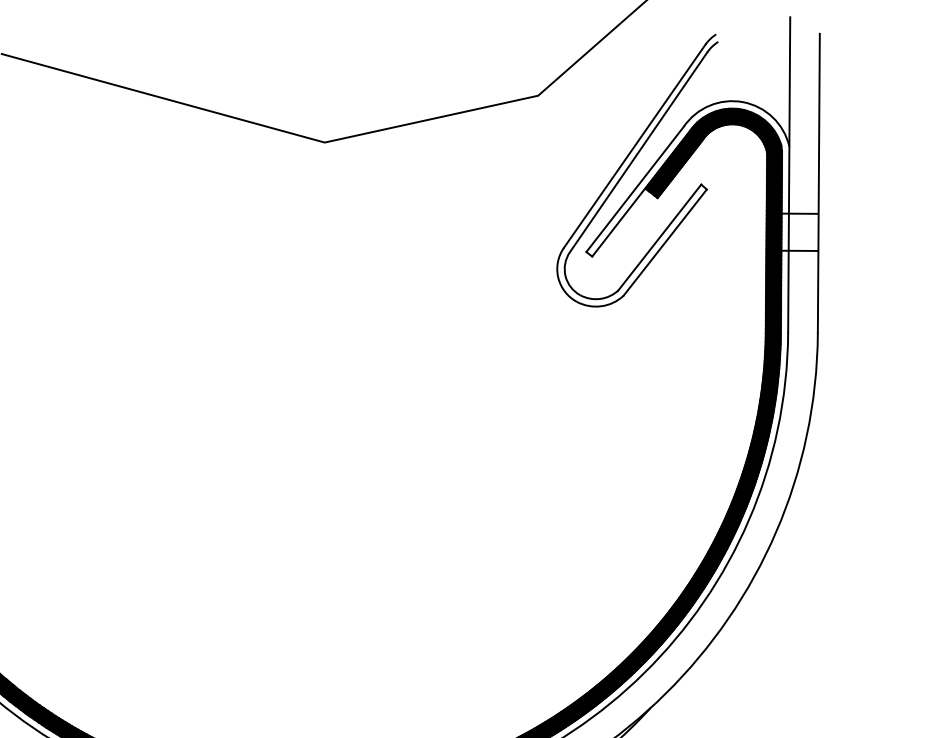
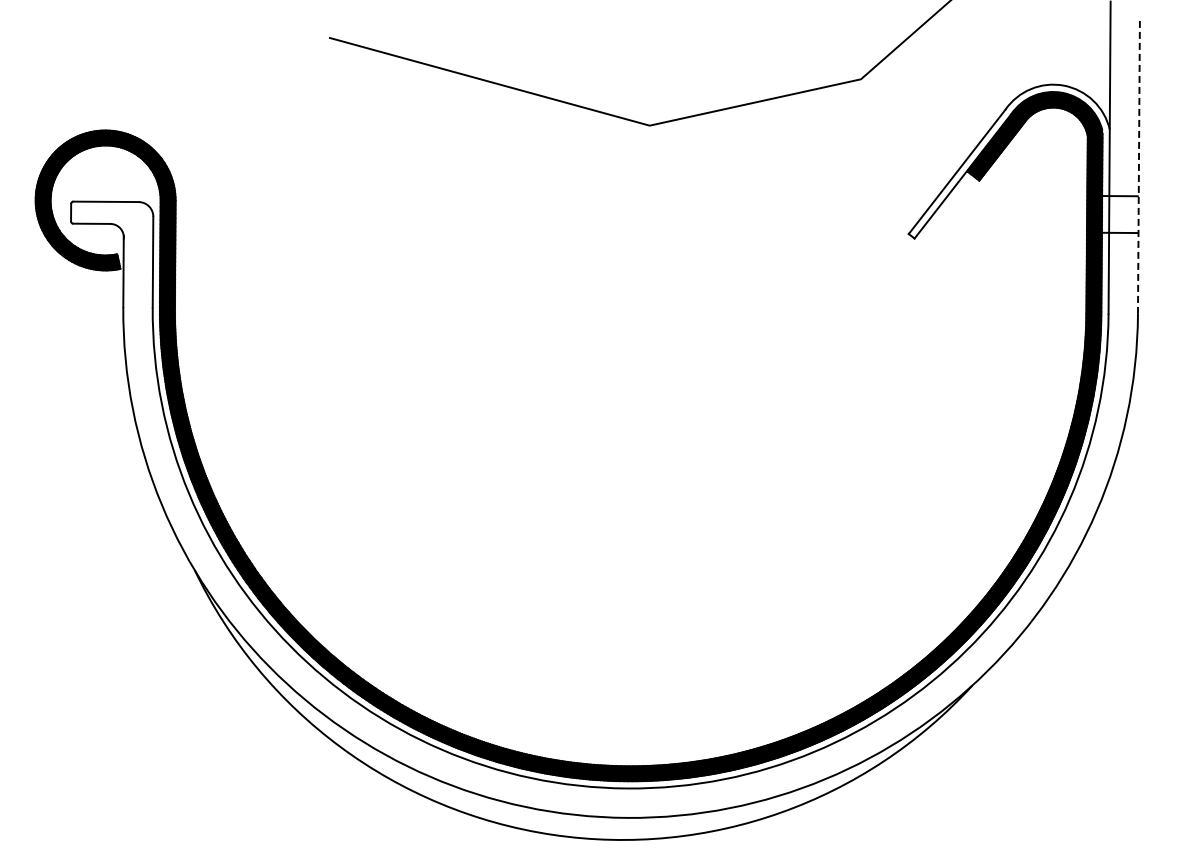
part: (631, 164) -> (953, 147), removed
line: (818, 182) -> (1138, 165), solid -> dashed

